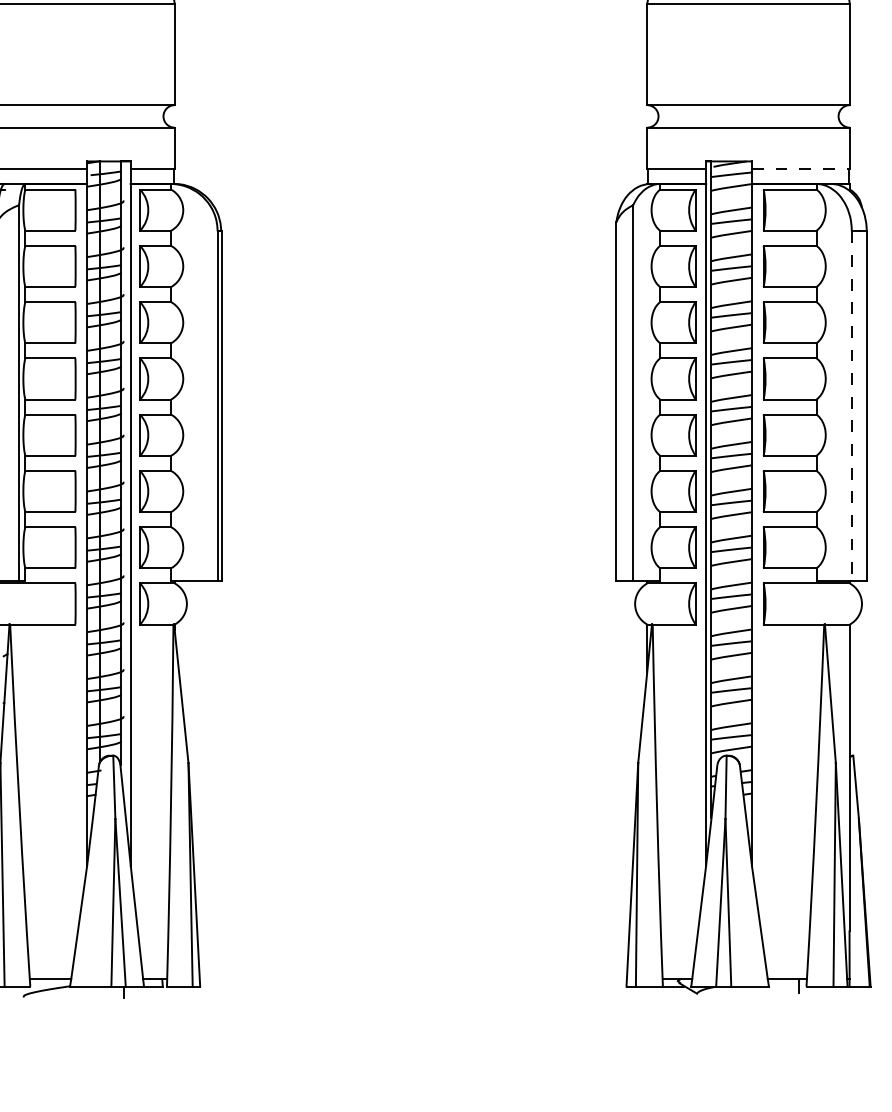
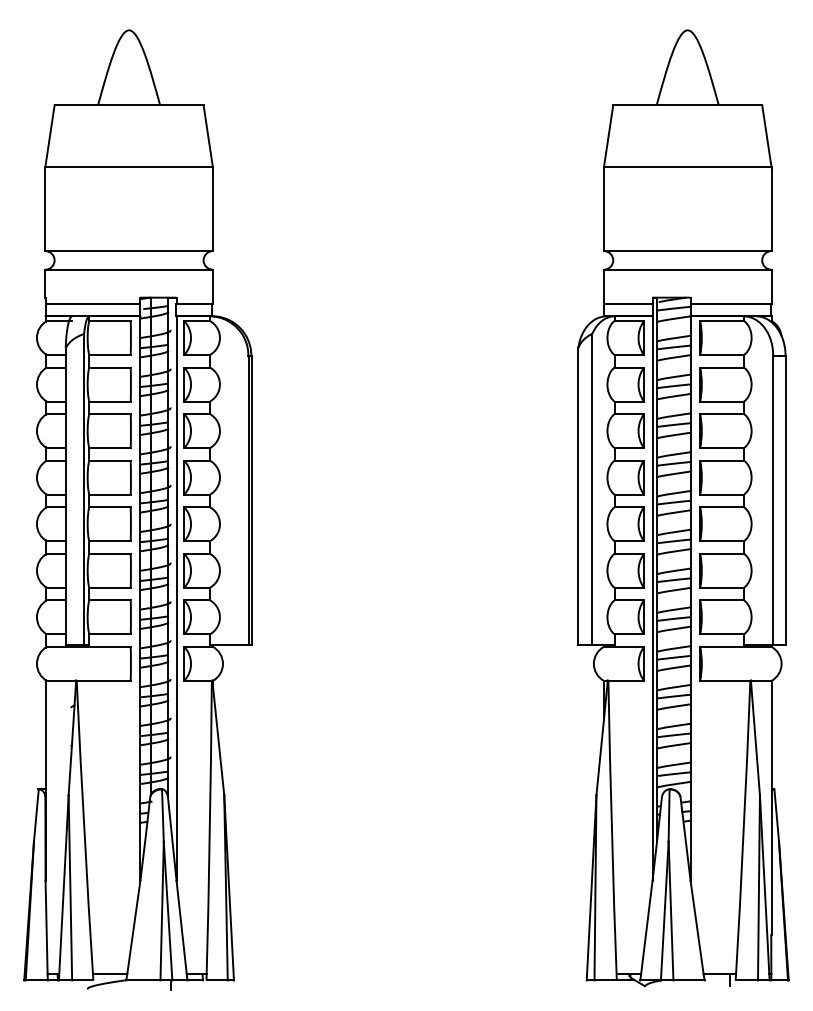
line: (801, 168) -> (731, 303), dashed -> solid
line: (852, 406) -> (773, 500), dashed -> solid

